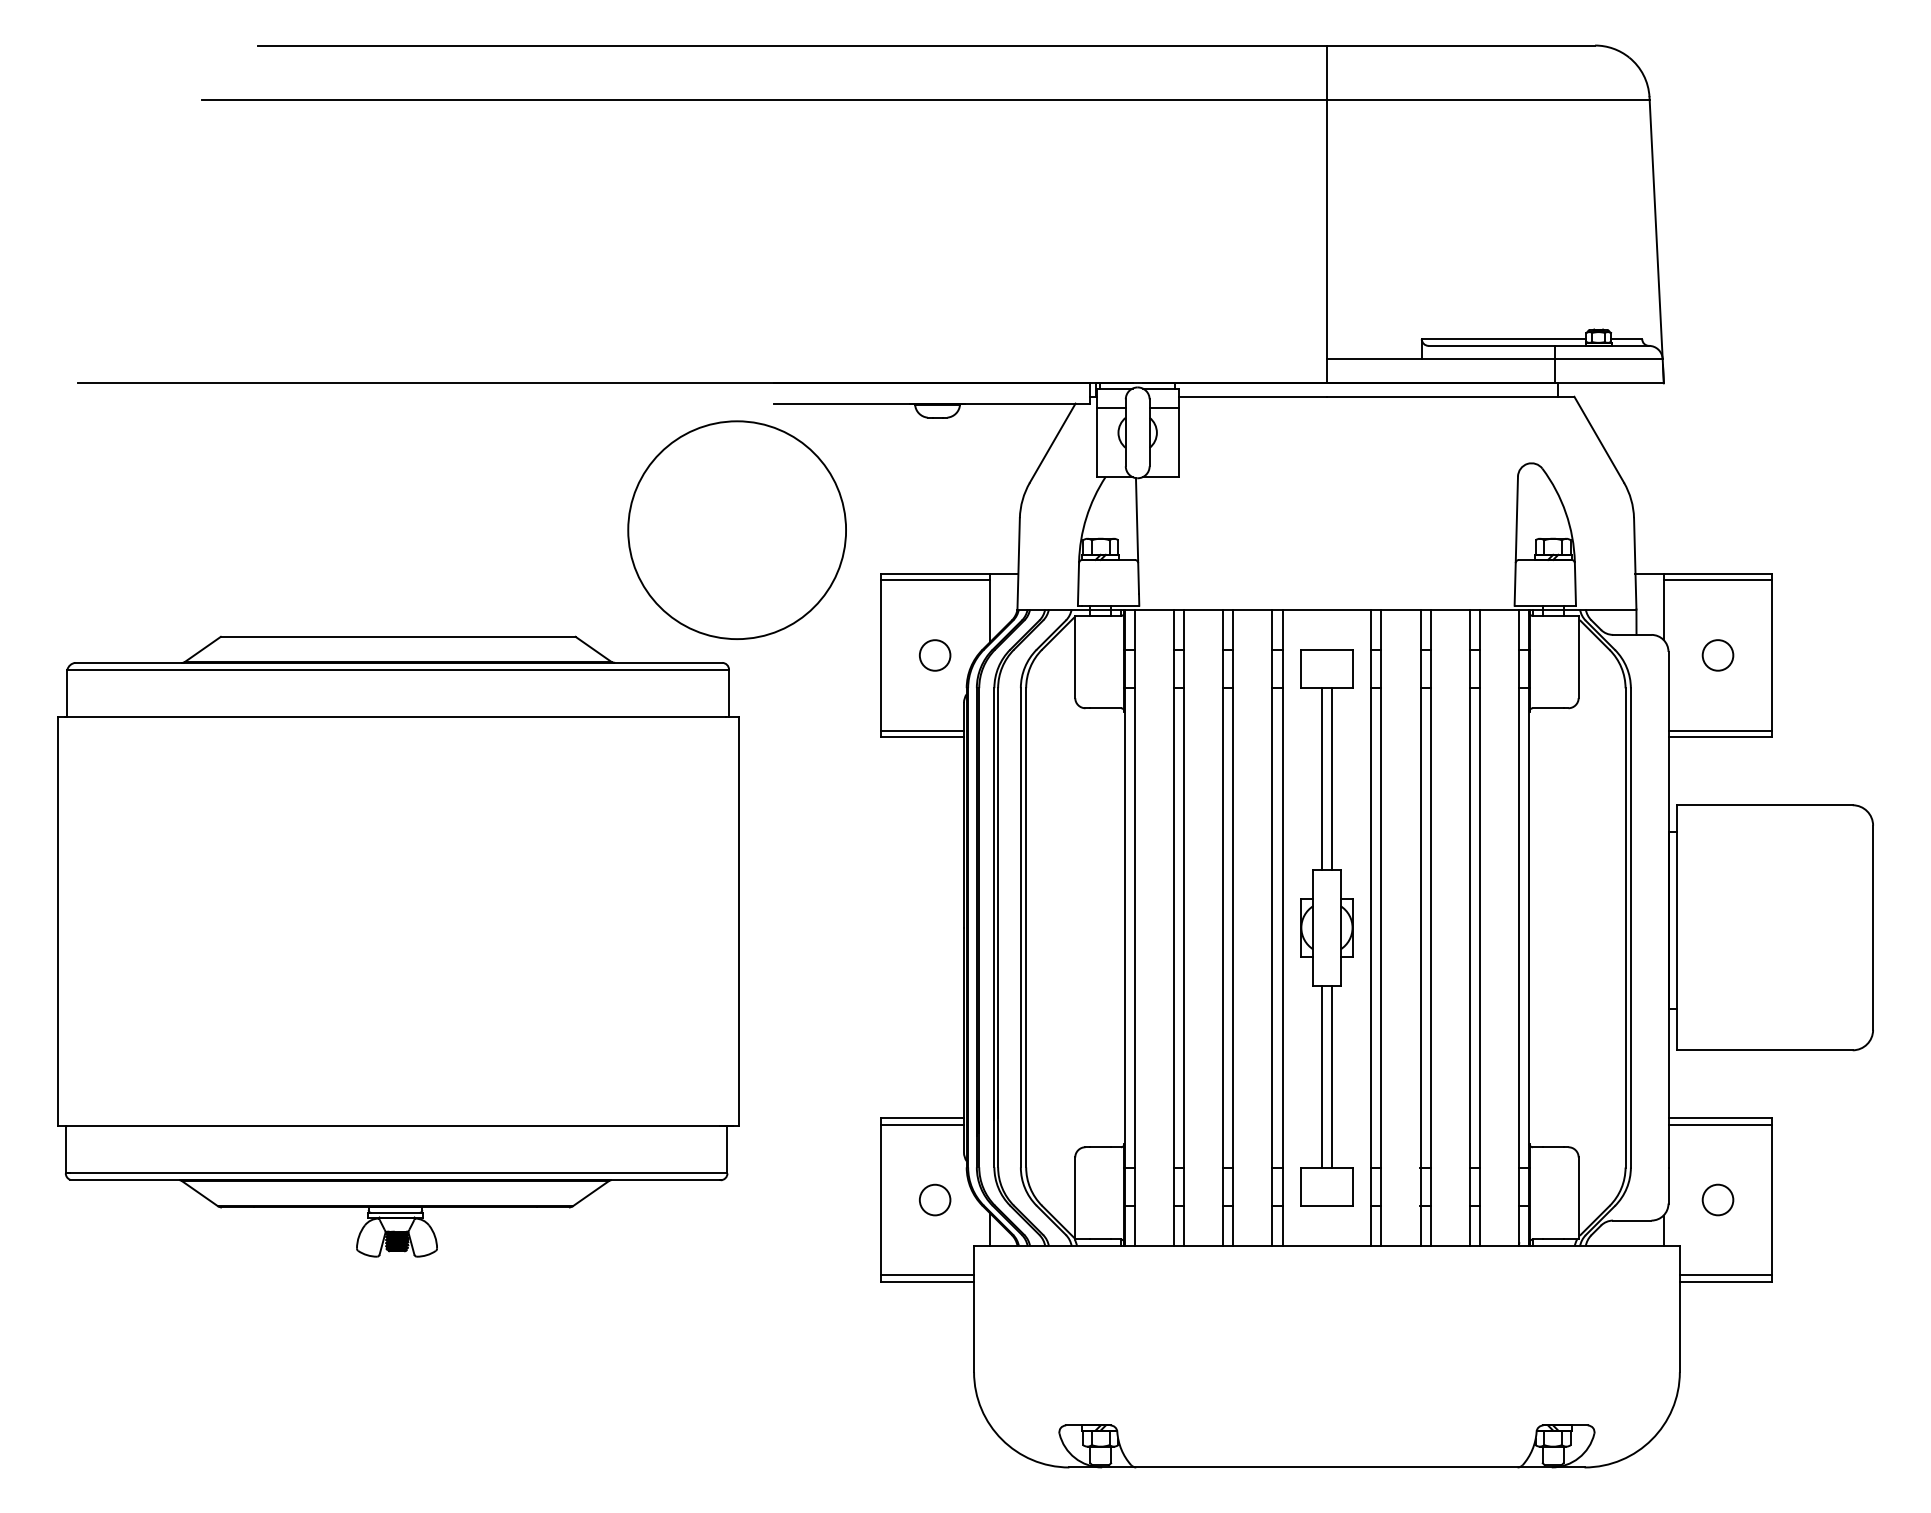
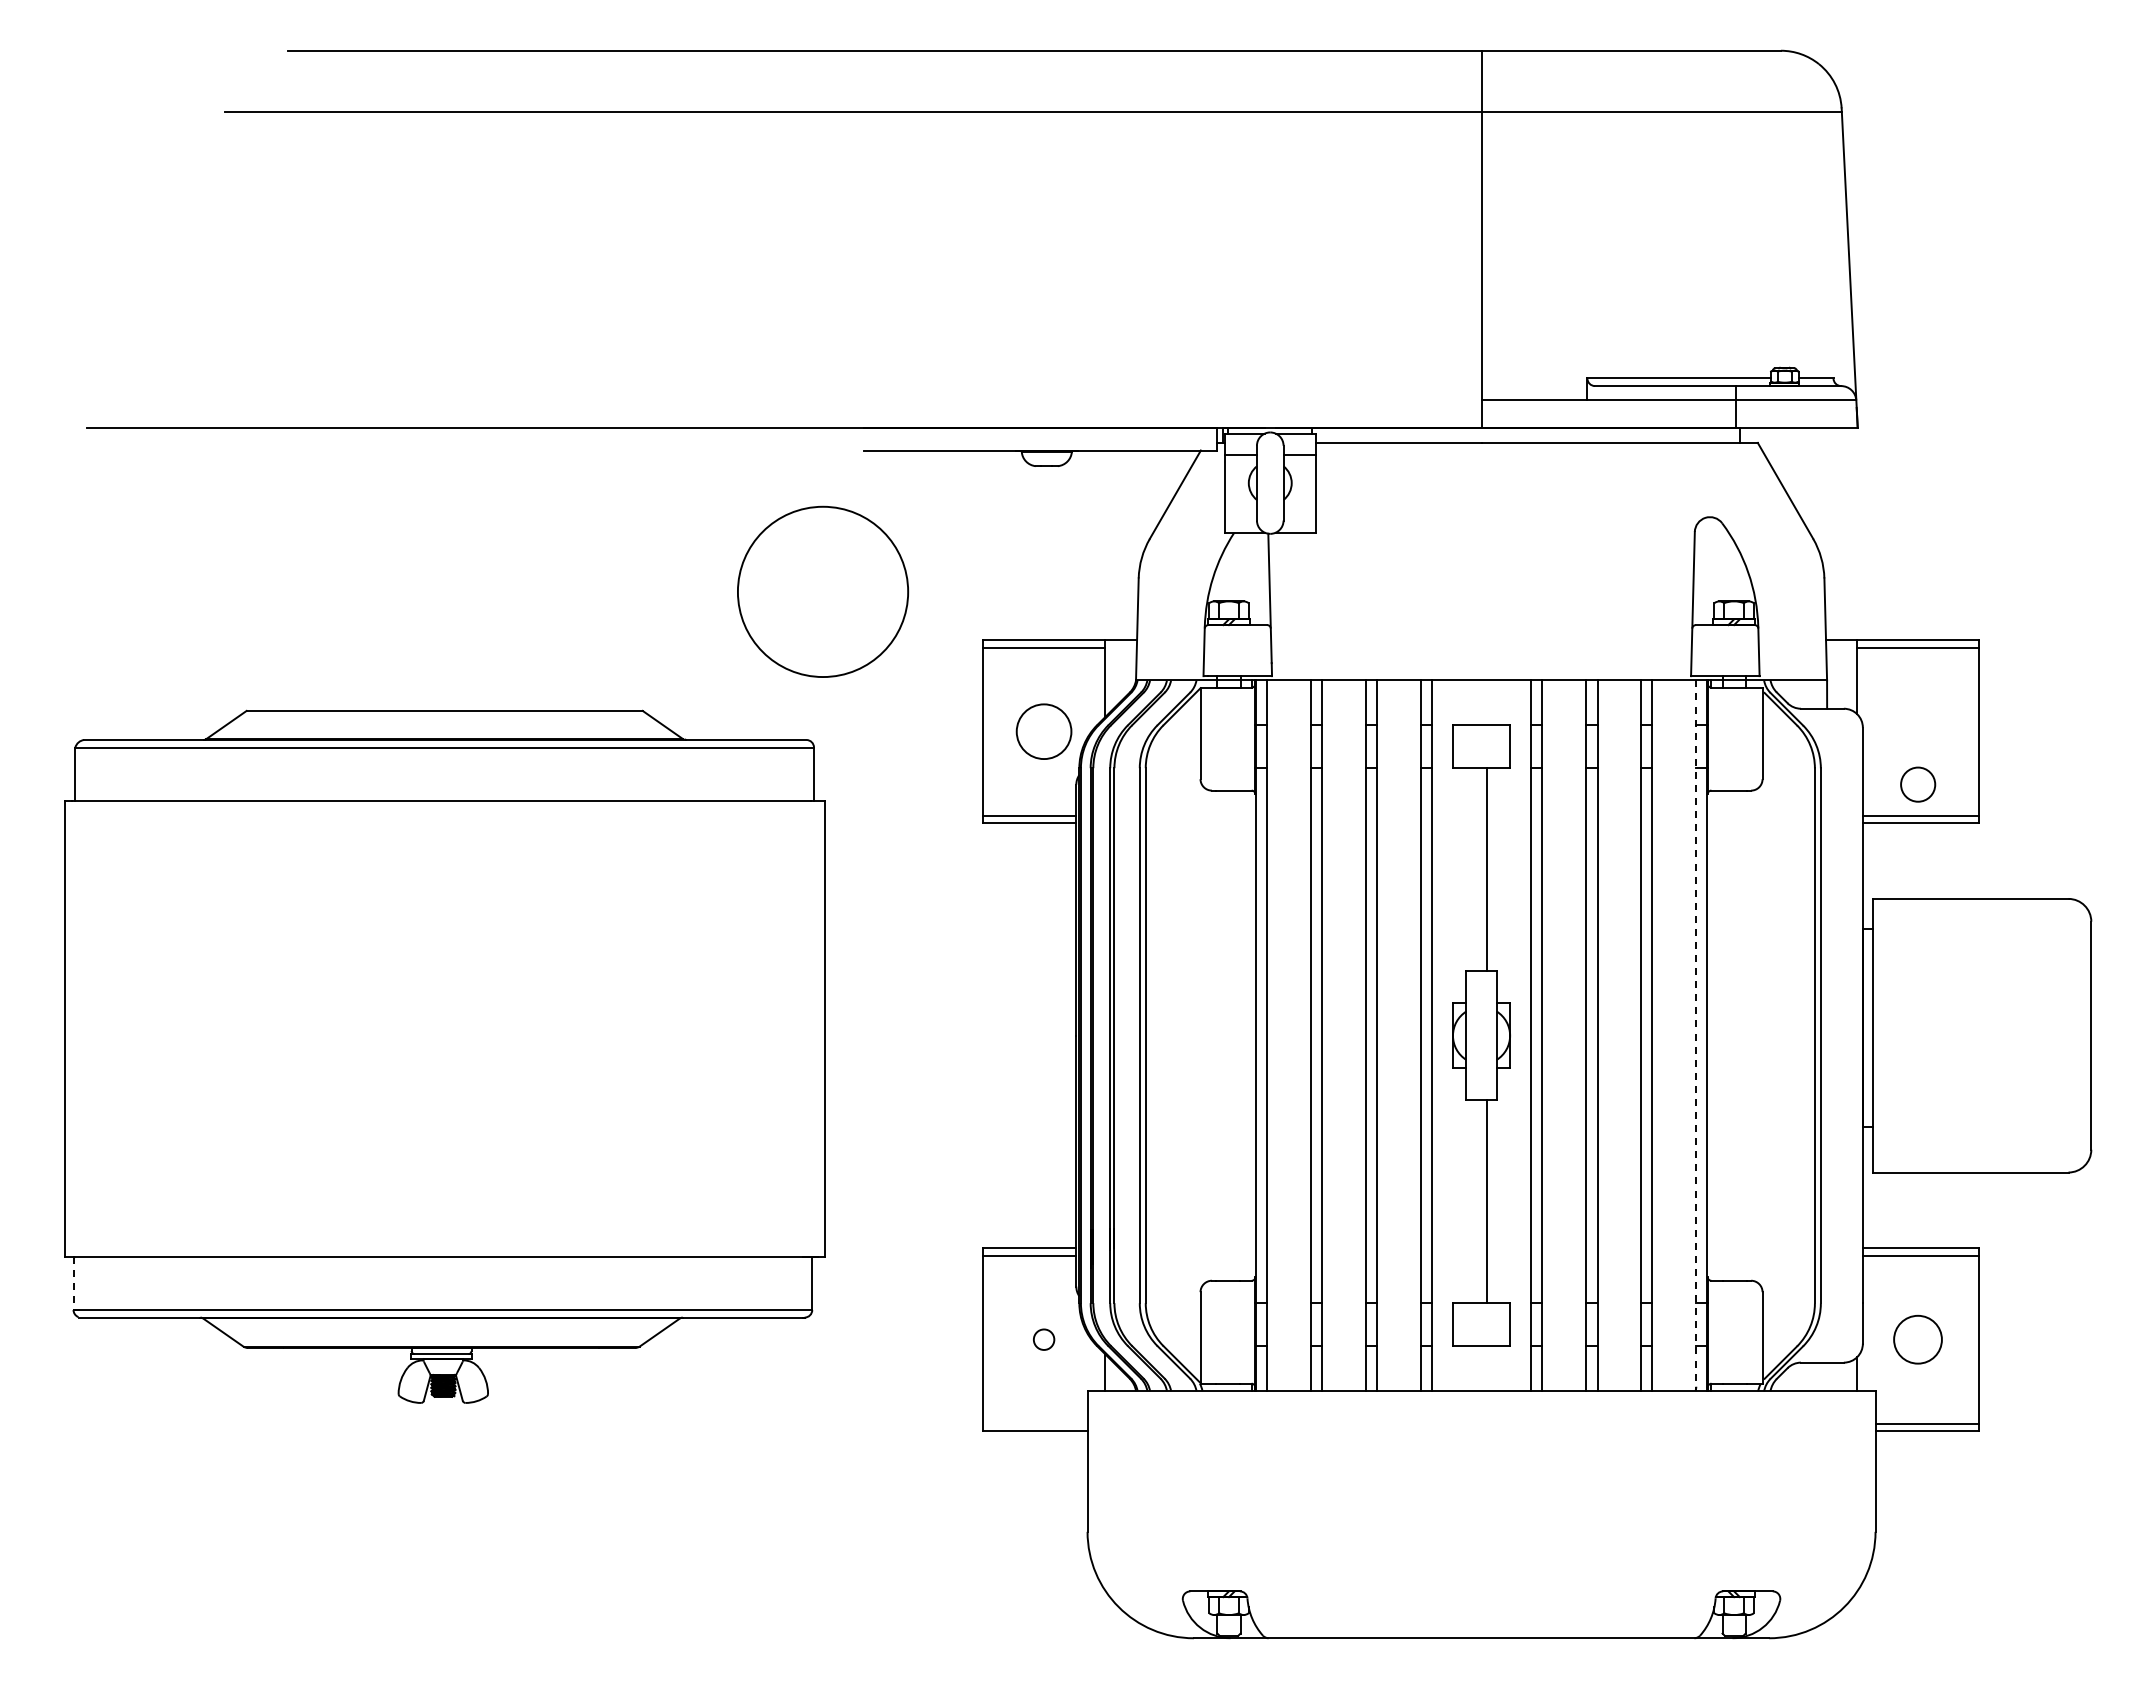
circle: (736, 529) -> (822, 591), size x0.7
circle: (935, 655) -> (1044, 731), size x1.6
circle: (1718, 655) -> (1918, 784), moved
line: (1321, 778) -> (1475, 869), removed
line: (1518, 928) -> (1695, 1036), solid -> dashed
line: (1321, 1076) -> (1475, 1201), removed
line: (65, 1149) -> (73, 1283), solid -> dashed
circle: (935, 1199) -> (1044, 1339), size x0.6
circle: (1718, 1199) -> (1918, 1339), size x1.4
line: (927, 1275) -> (1035, 1423), removed

